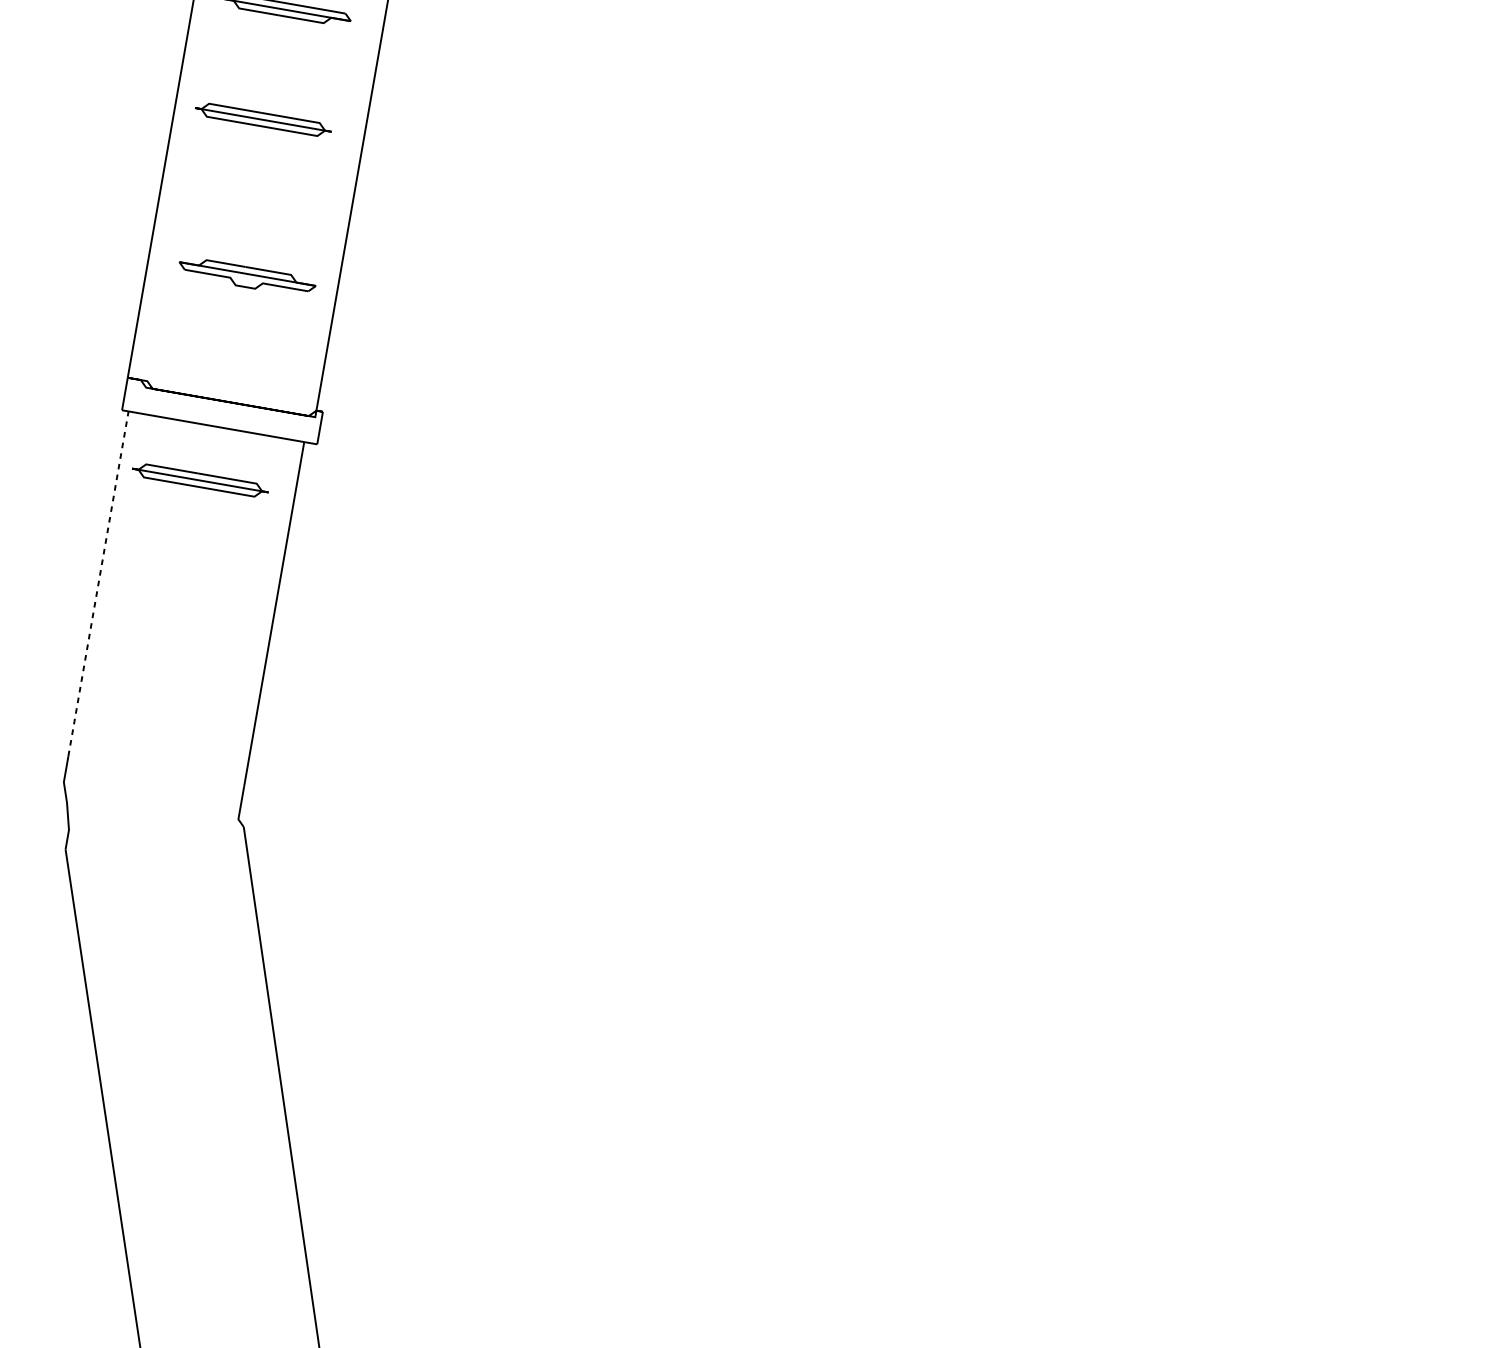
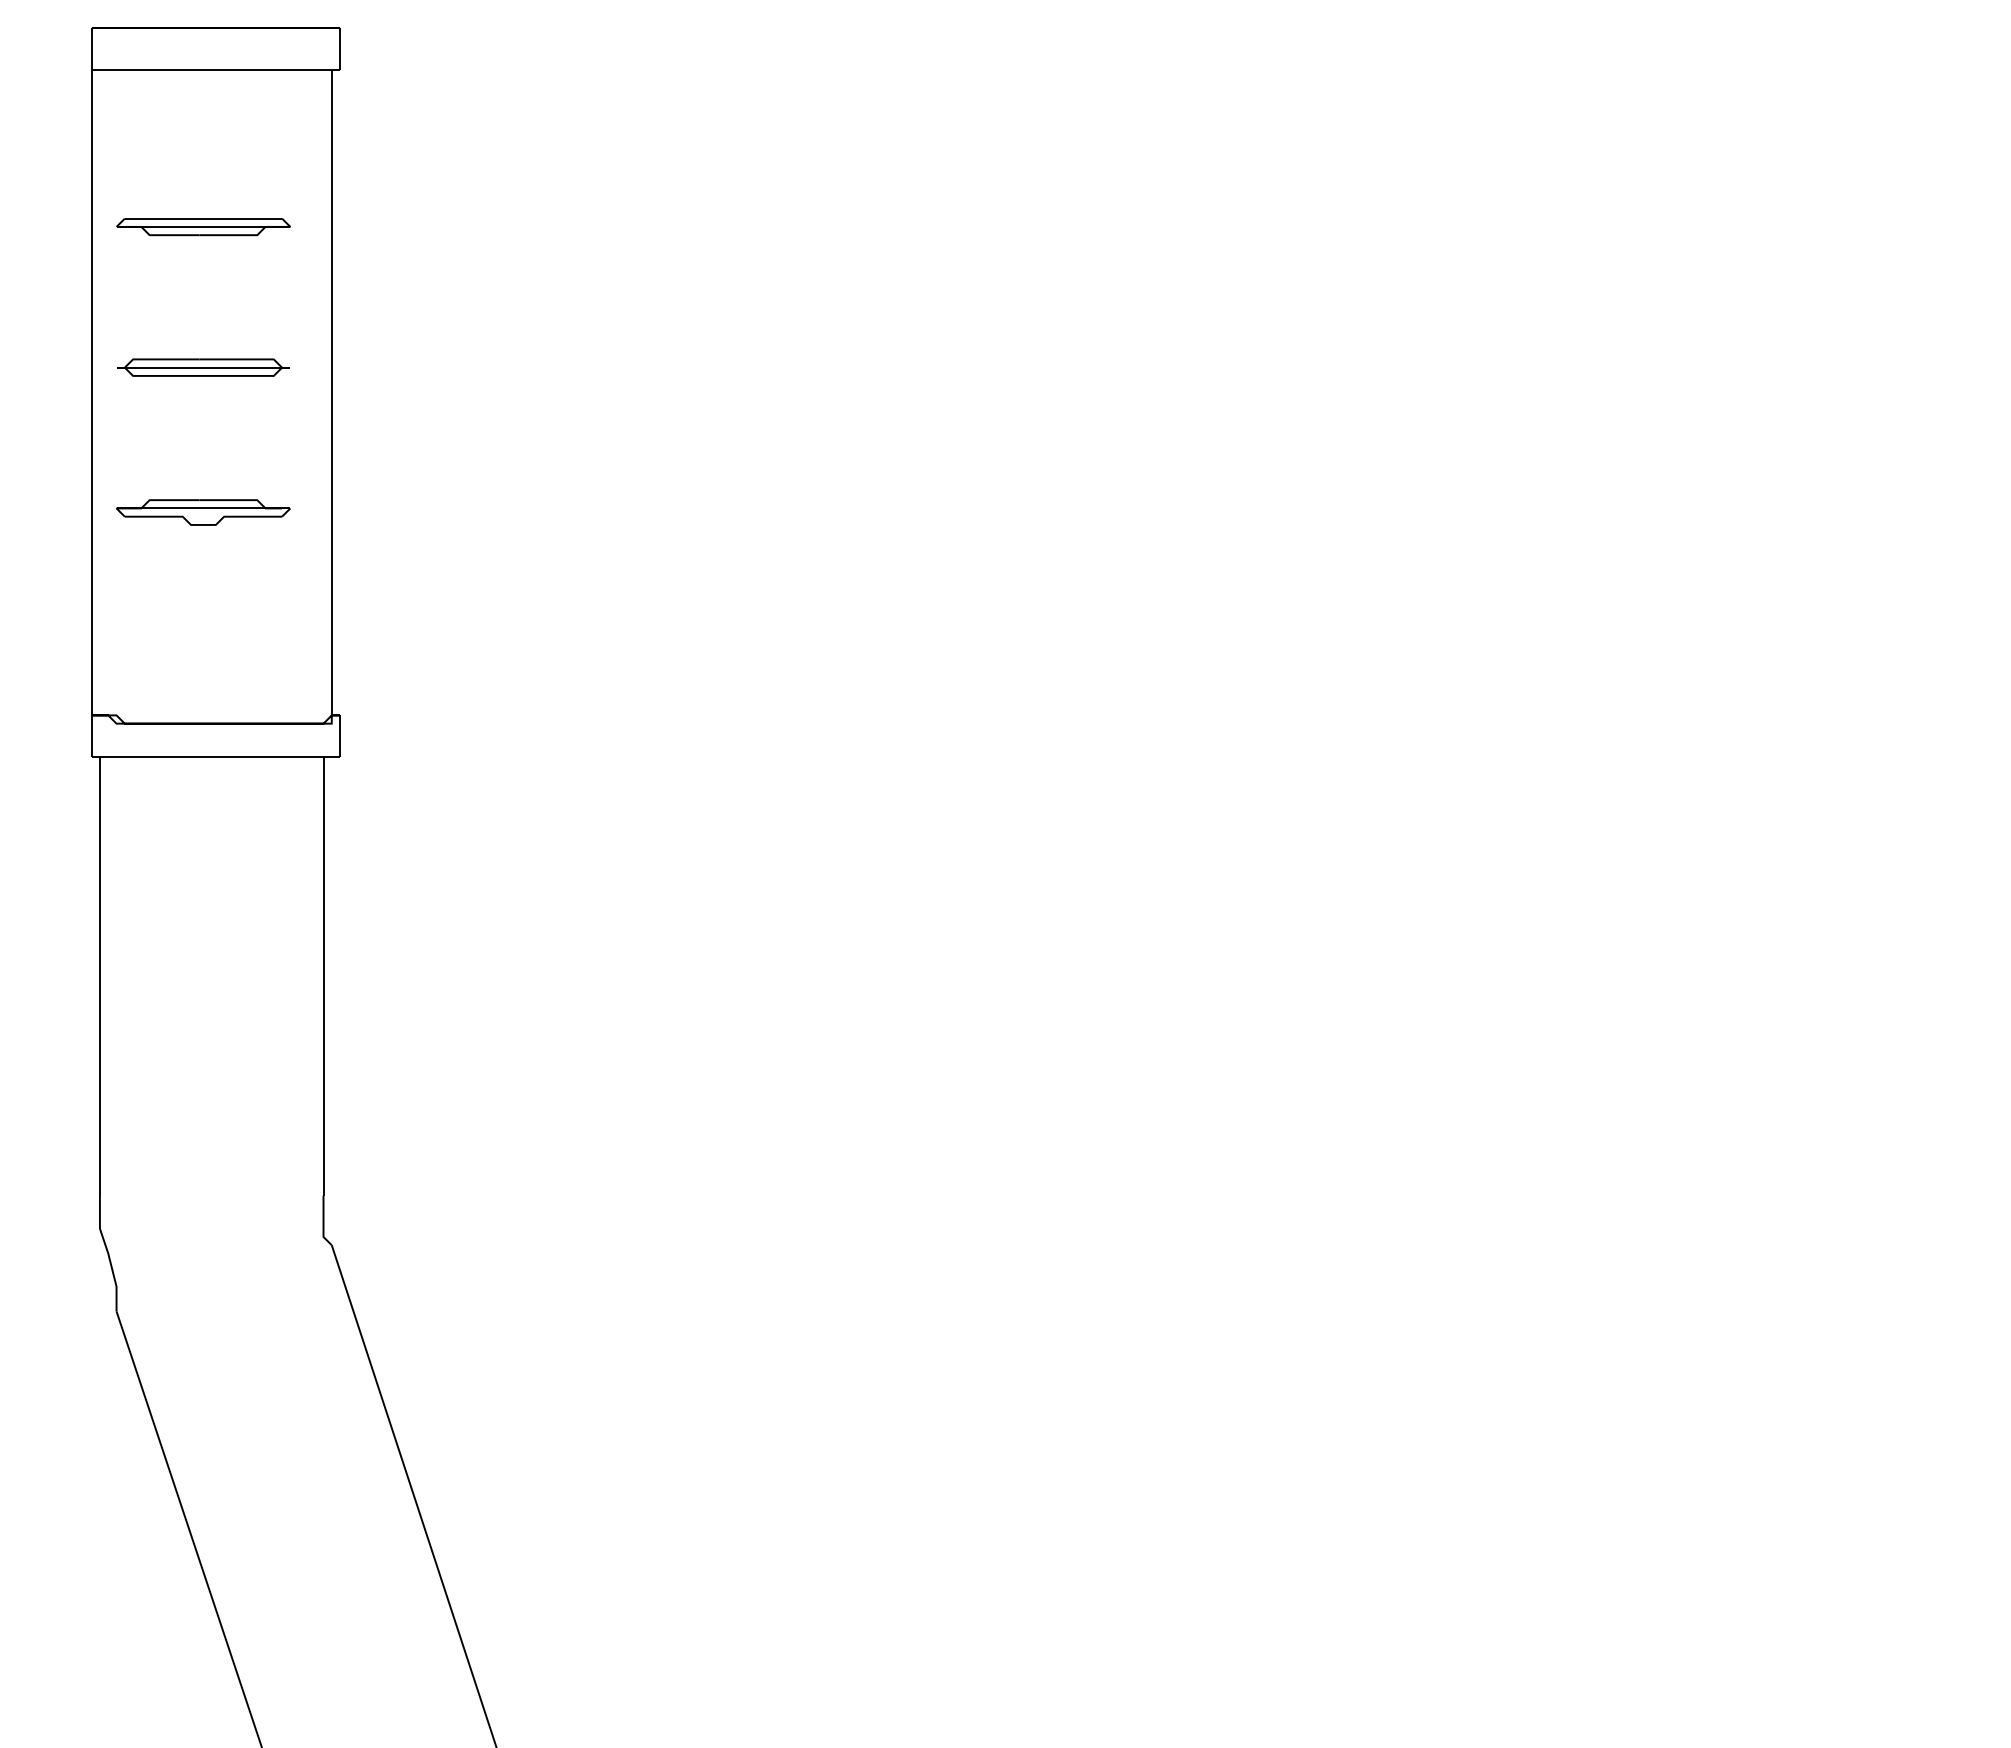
part: (247, 277) -> (203, 512), moved
part: (200, 480) -> (203, 826), removed
line: (98, 583) -> (99, 975), dashed -> solid

